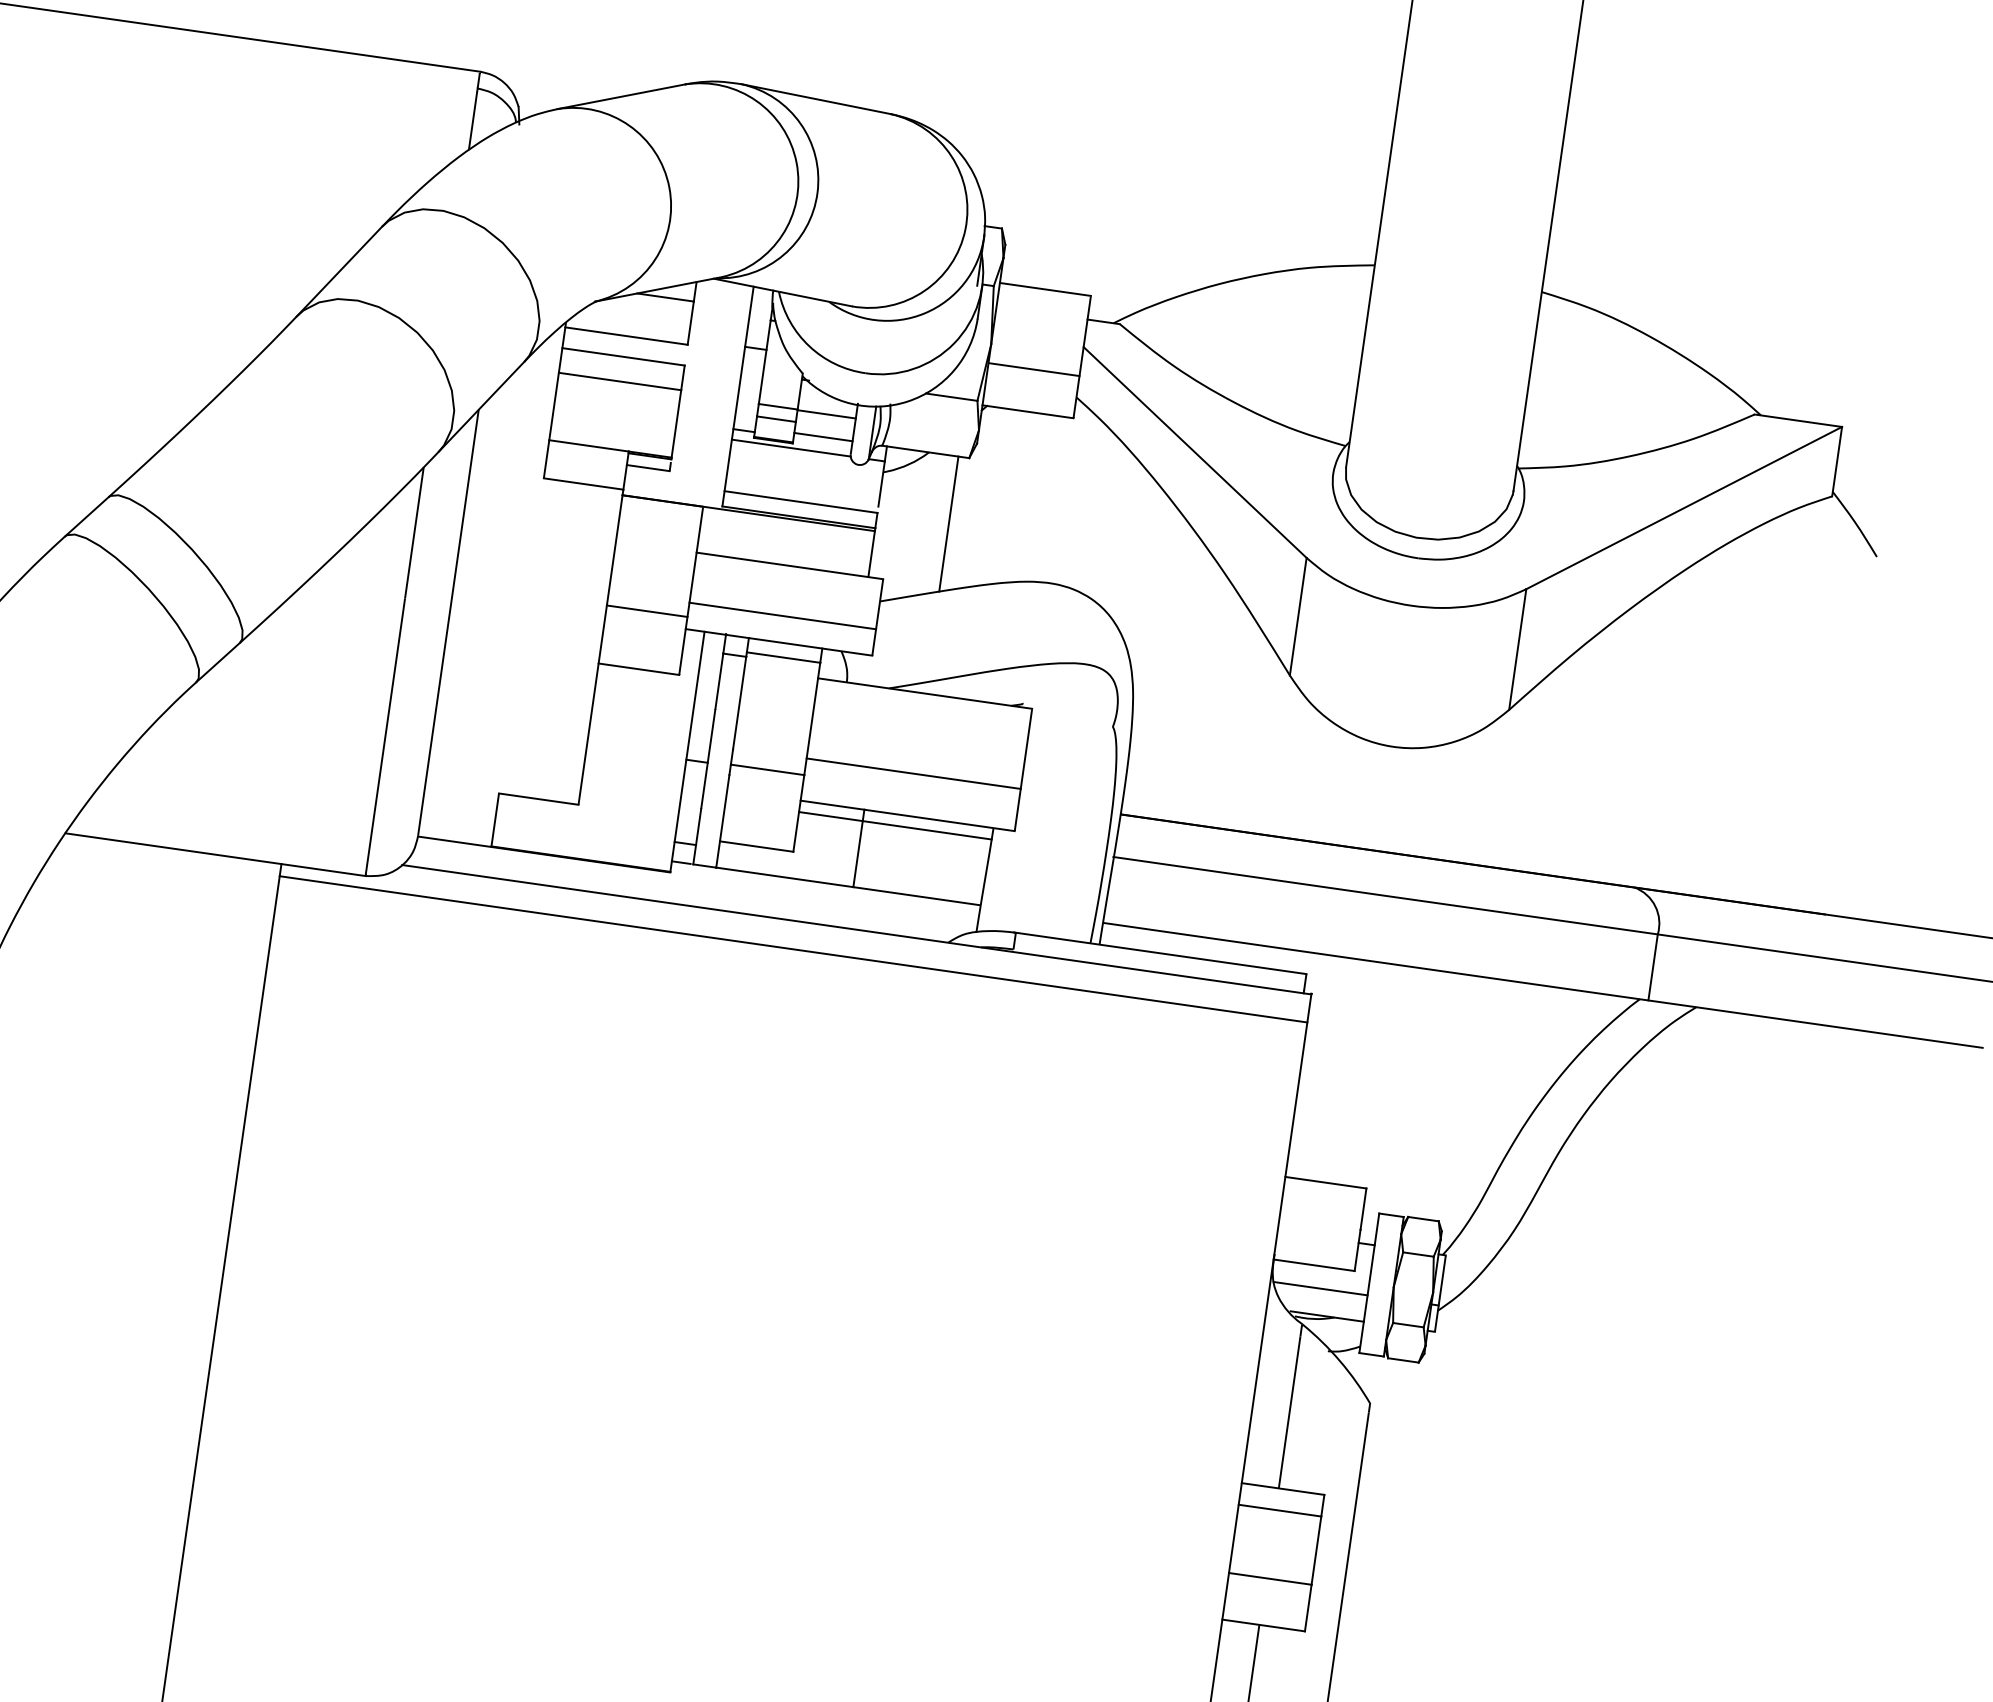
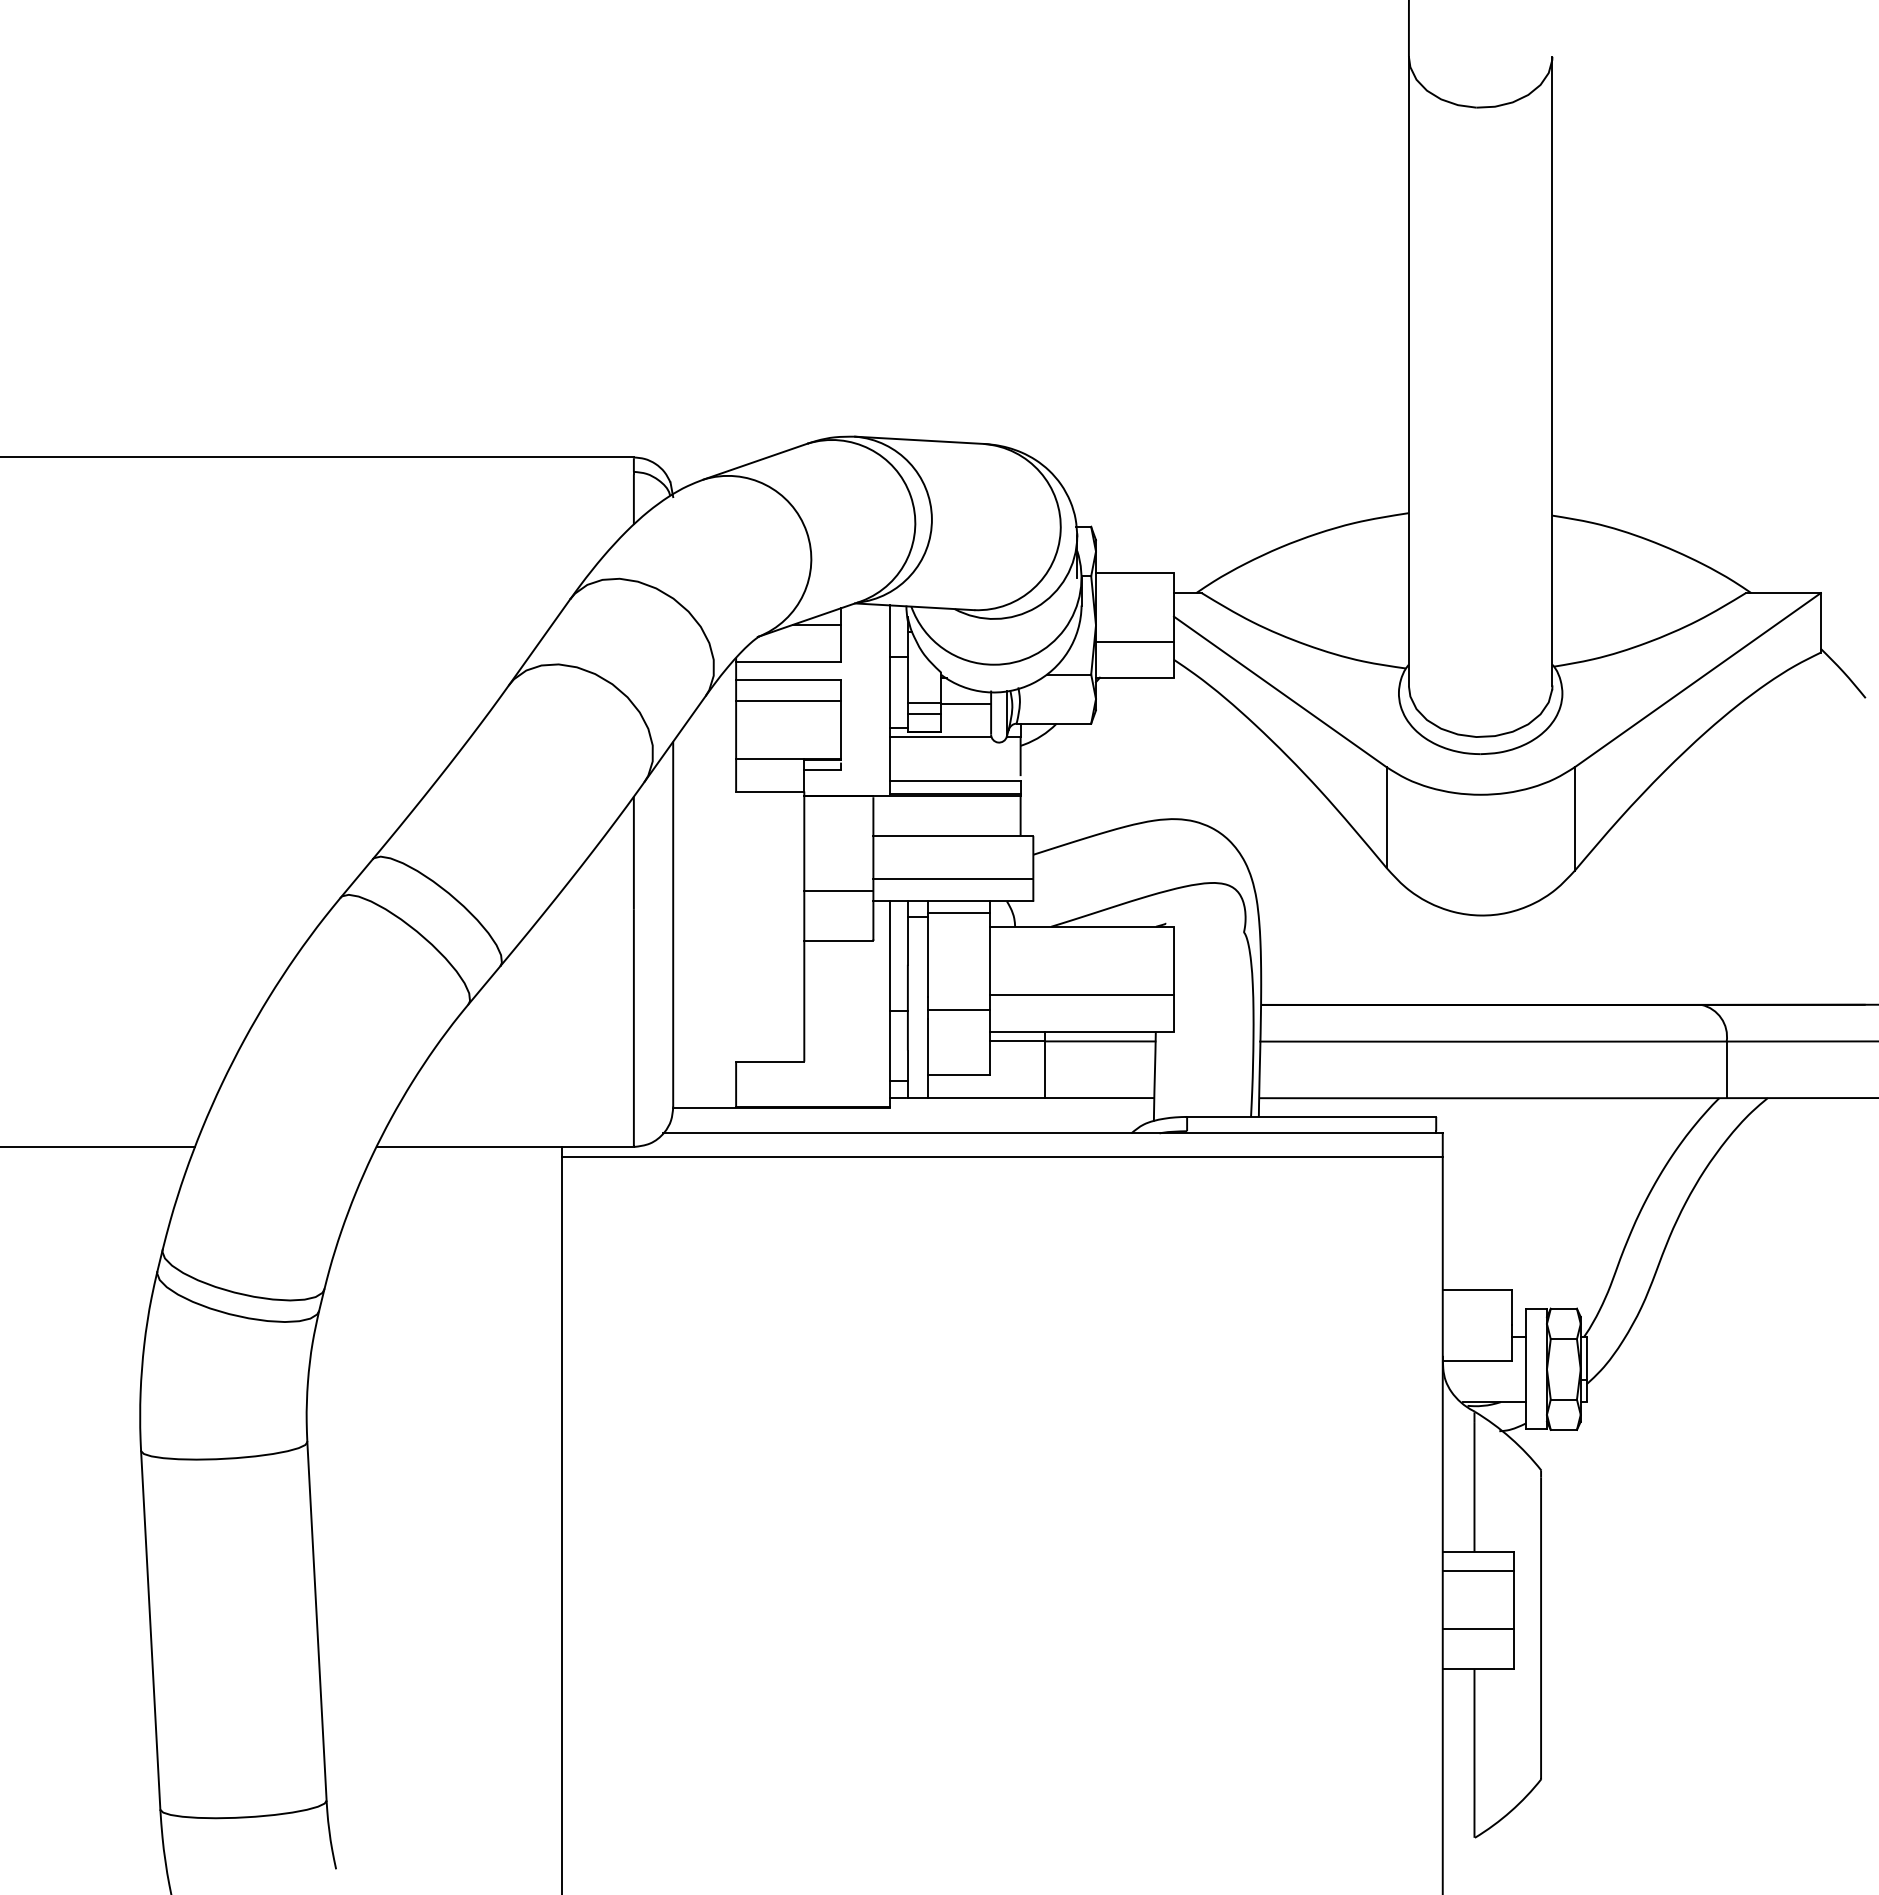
line: (823, 437) -> (966, 723), removed
line: (948, 523) -> (1081, 781), removed
line: (1320, 1288) -> (1485, 1379), removed

